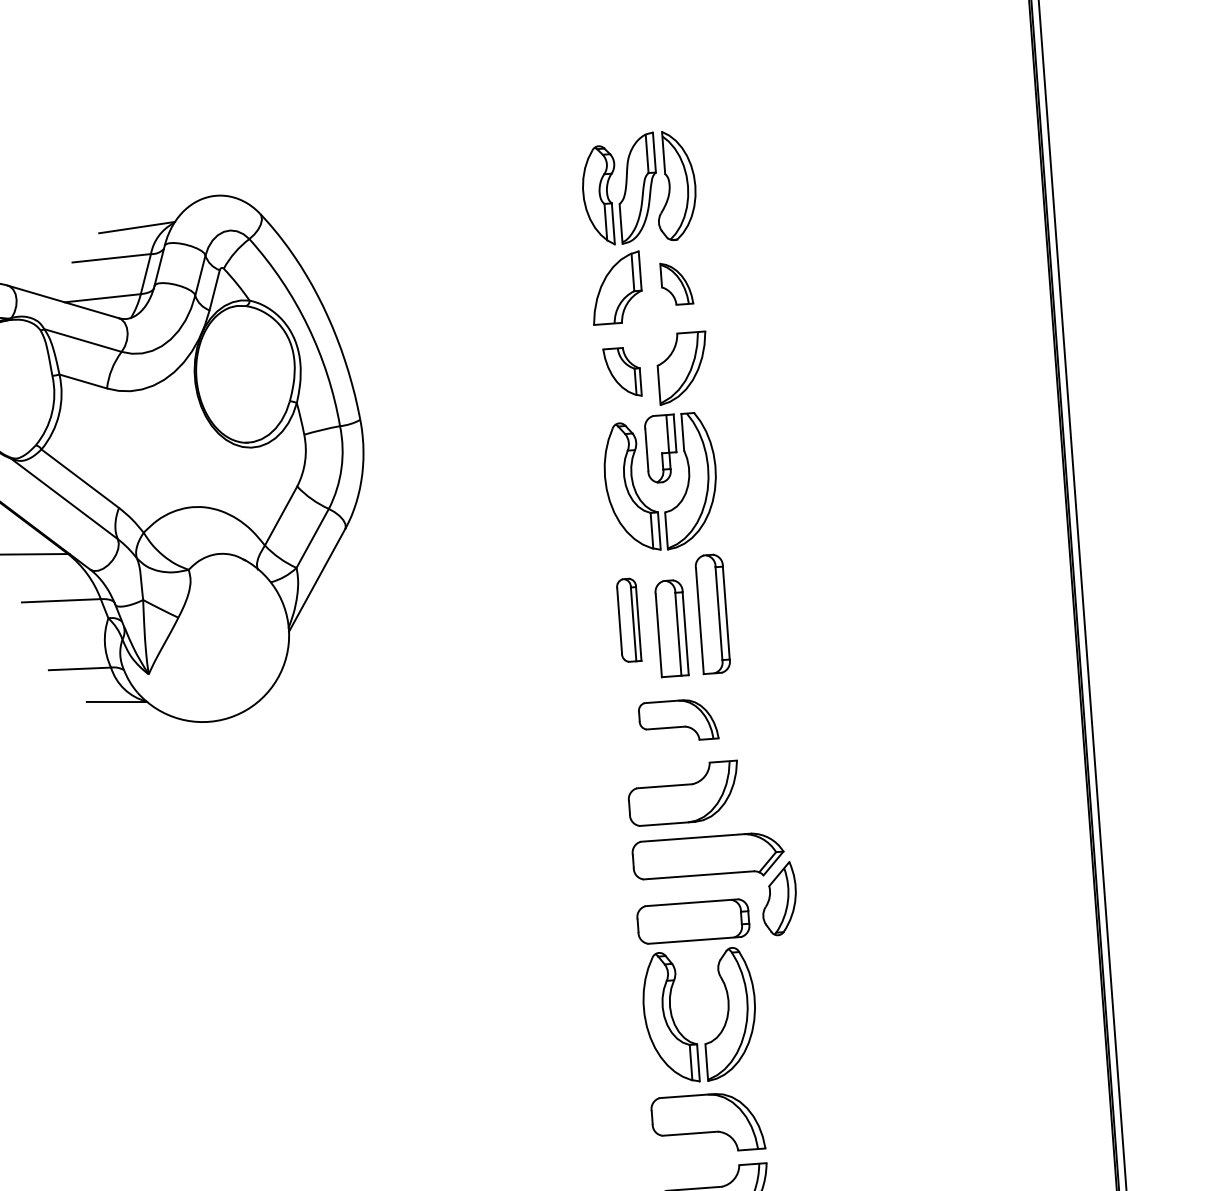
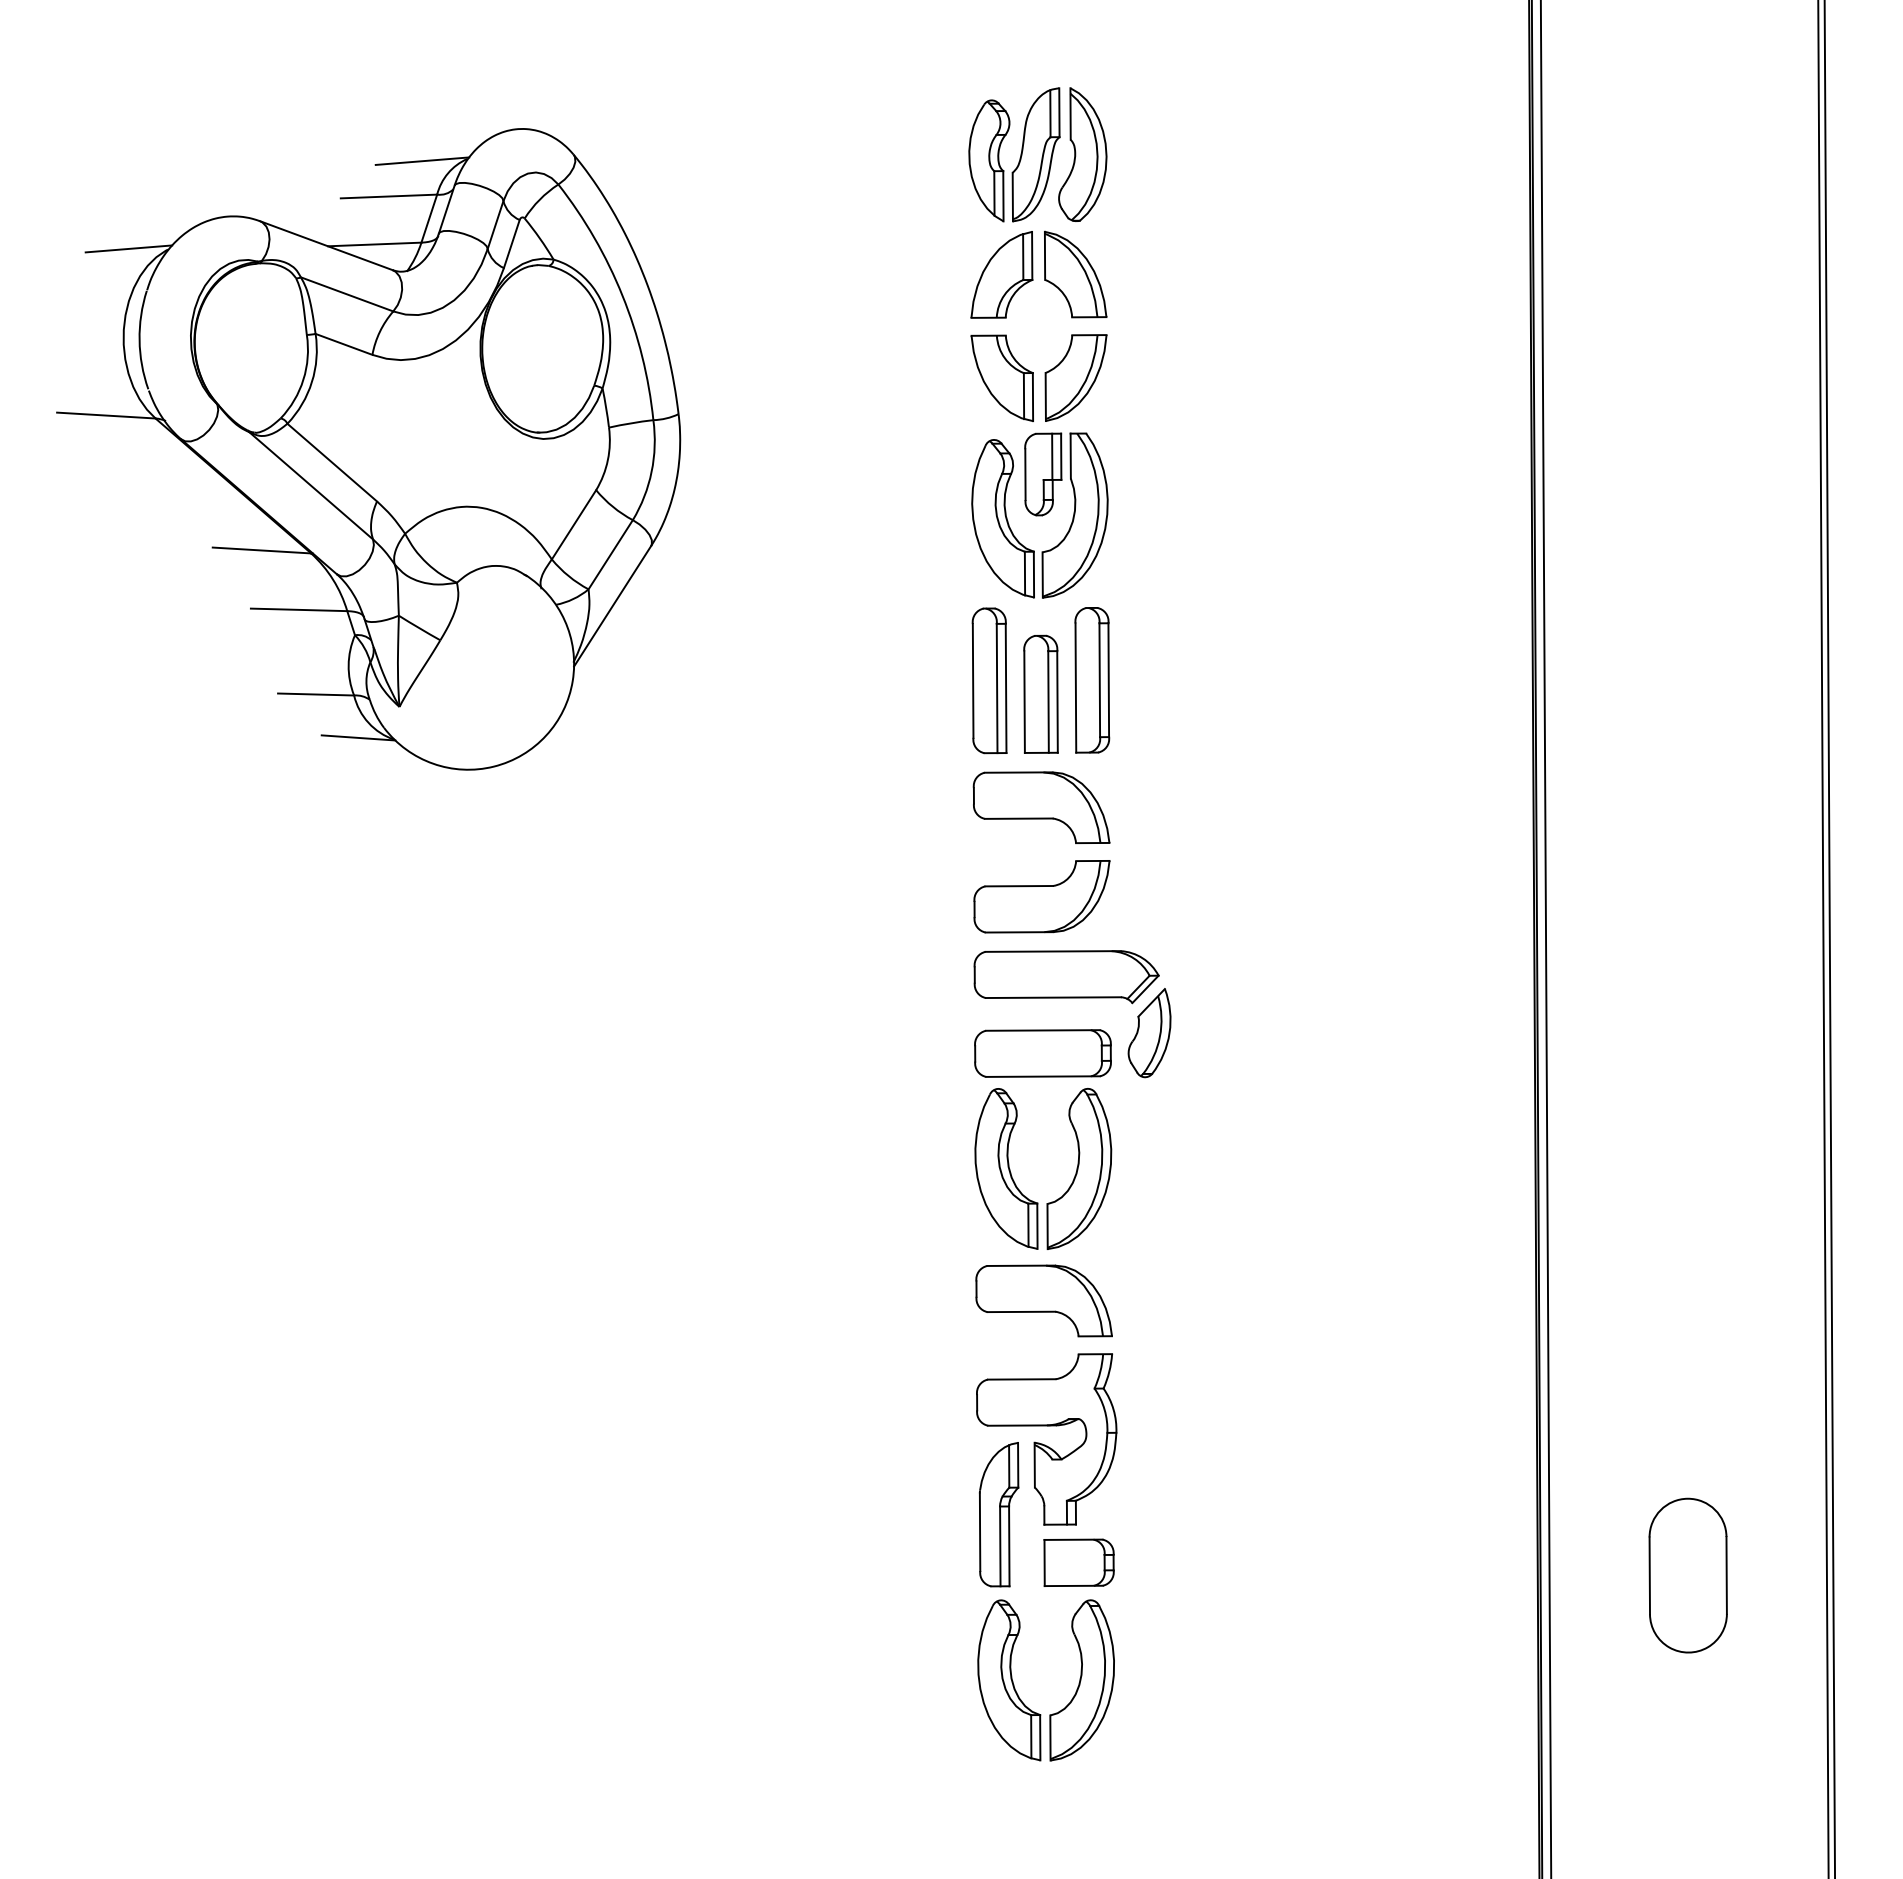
part: (676, 283) -> (1075, 274), size x1.67
part: (621, 371) -> (1001, 377), size x1.43
part: (628, 620) -> (989, 680), size x1.43
part: (678, 720) -> (1041, 807), size x1.43

